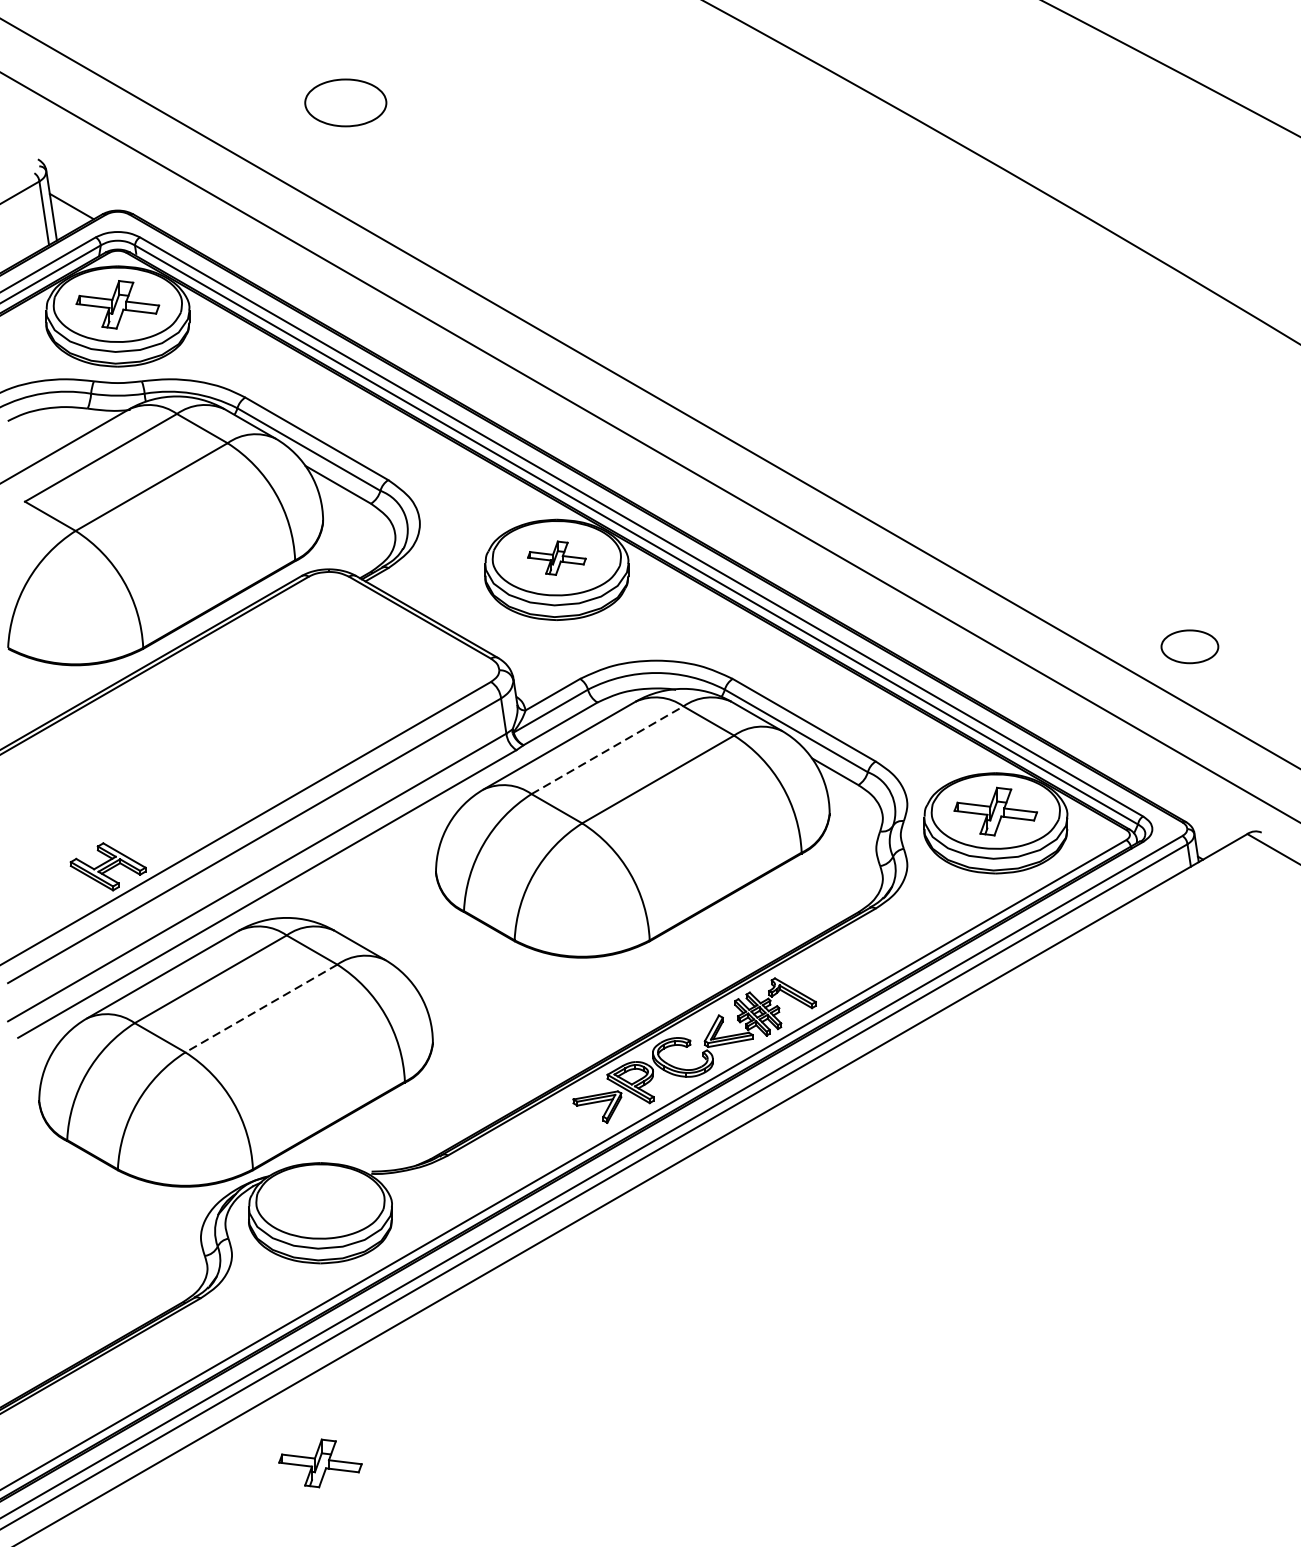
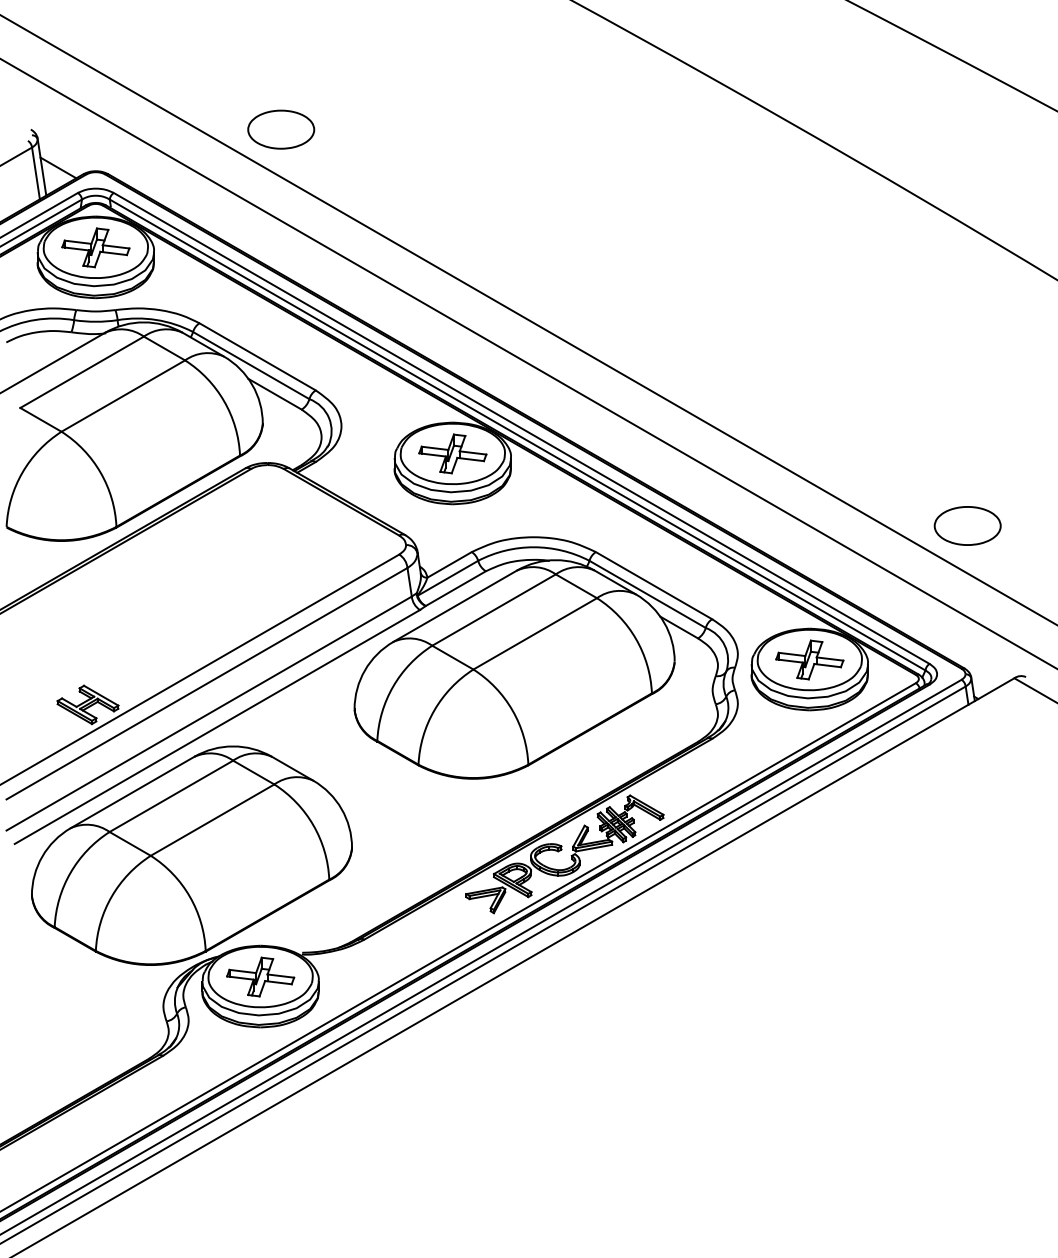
part: (346, 102) -> (281, 129), moved
part: (556, 557) -> (452, 453), size x1.43
part: (1189, 646) -> (967, 525), size x1.43
line: (608, 749) -> (494, 609), dashed -> solid
line: (261, 1008) -> (212, 820), dashed -> solid
part: (320, 1462) -> (260, 976), moved

